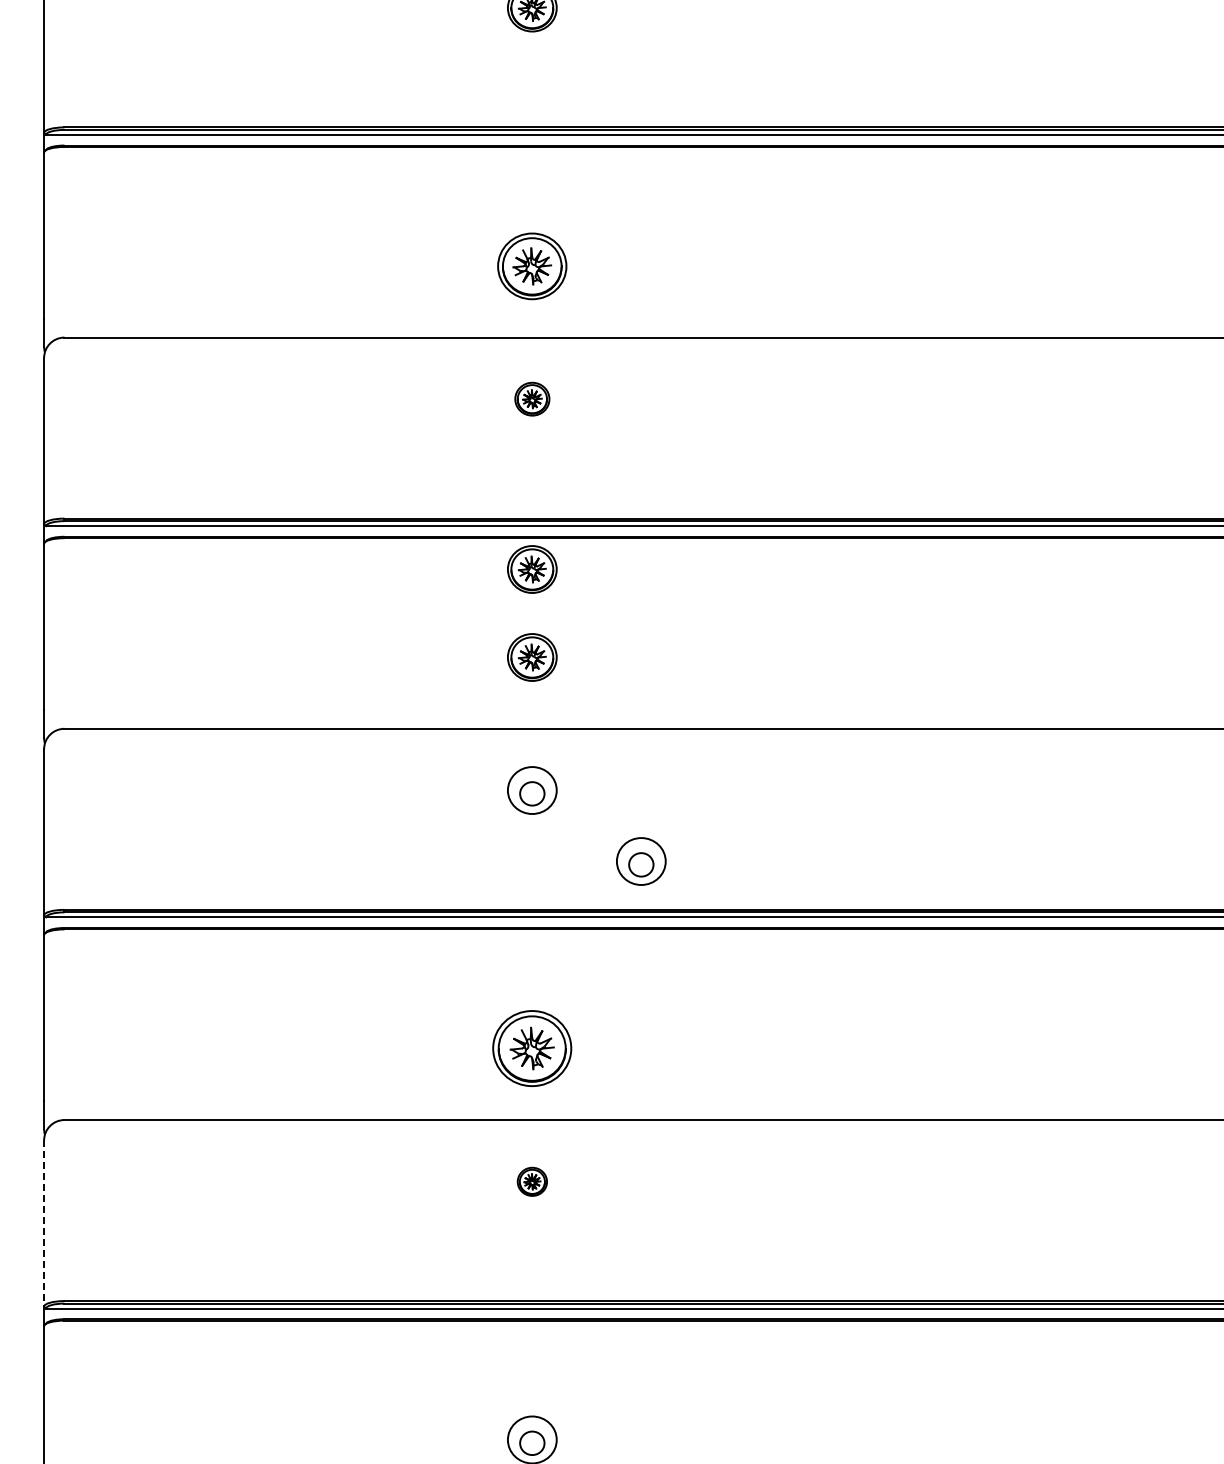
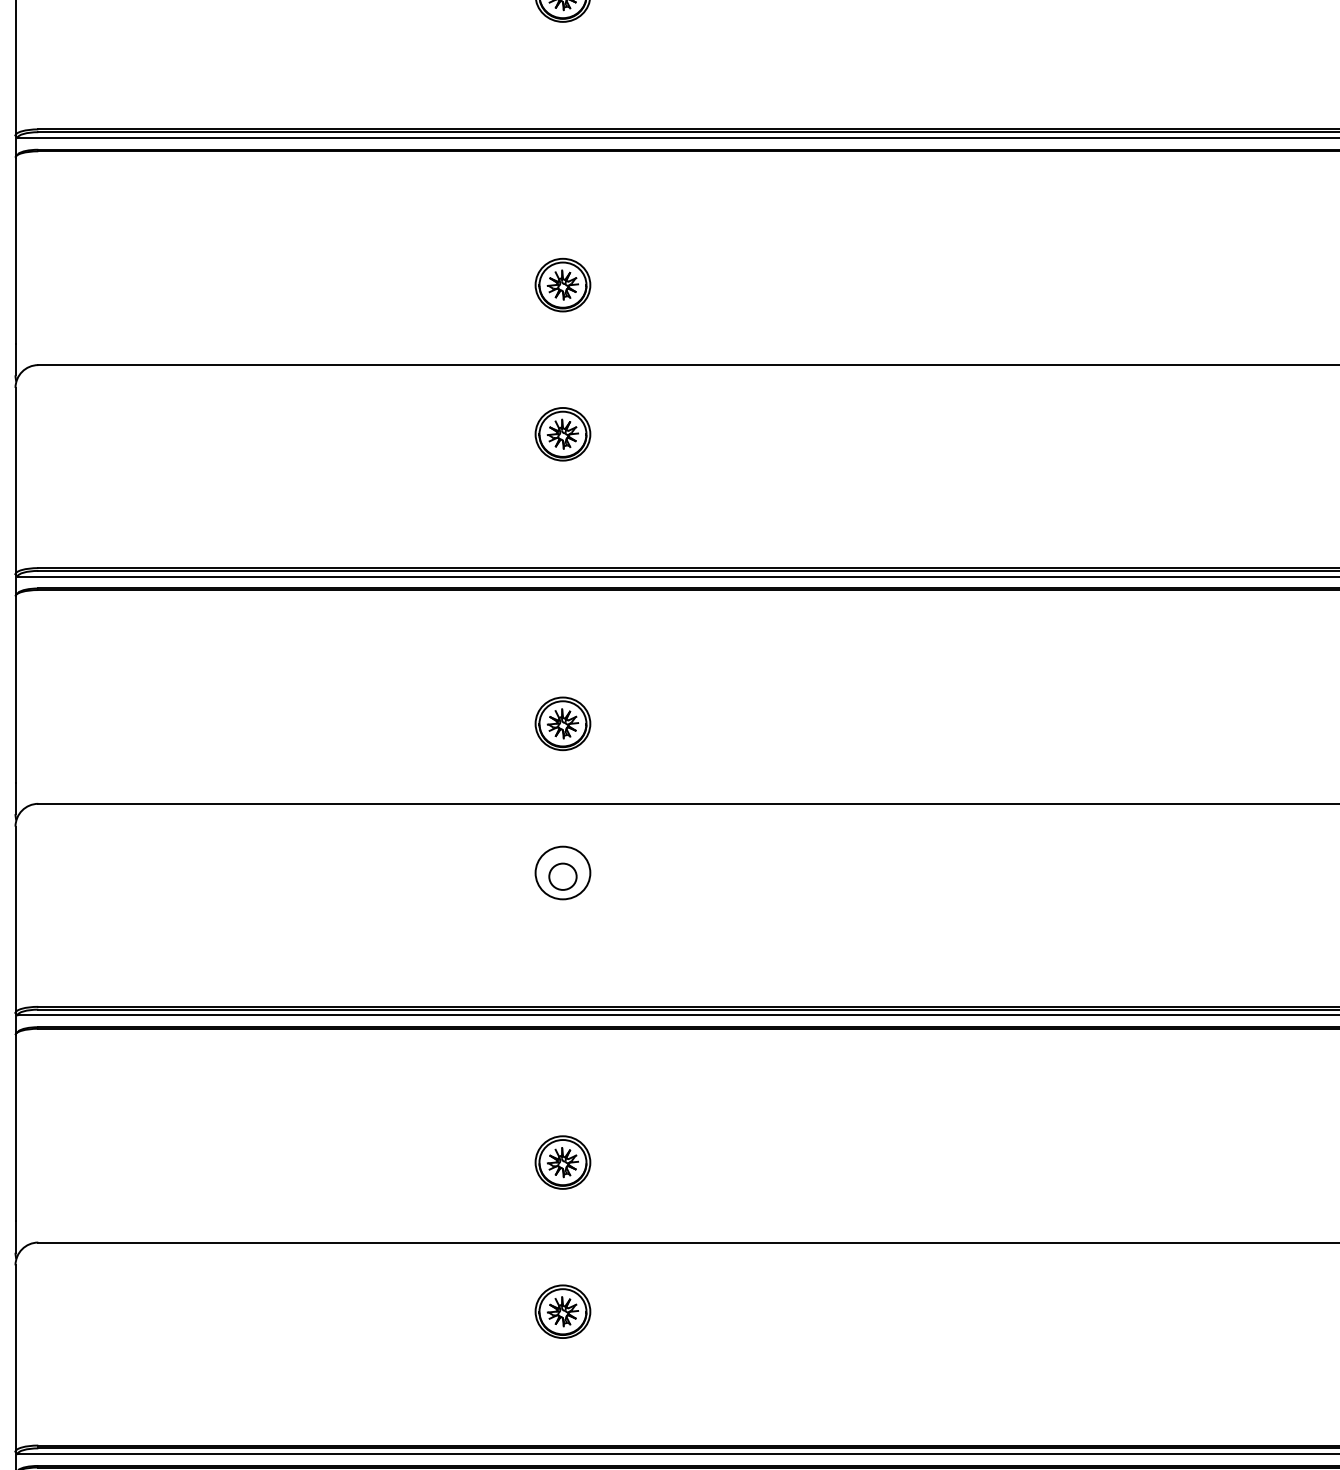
part: (532, 265) -> (563, 284), size x0.71
part: (532, 398) -> (563, 433), size x1.43
part: (532, 569) -> (563, 625), removed
part: (641, 861) -> (685, 952), removed
part: (532, 1048) -> (563, 1162), size x0.62
part: (532, 1181) -> (563, 1311), size x1.67
line: (44, 1224) -> (15, 1359), dashed -> solid

